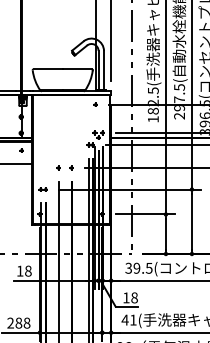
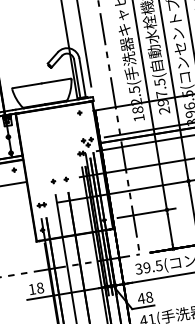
text: (125, 297) -> (140, 298), 18 -> 48

